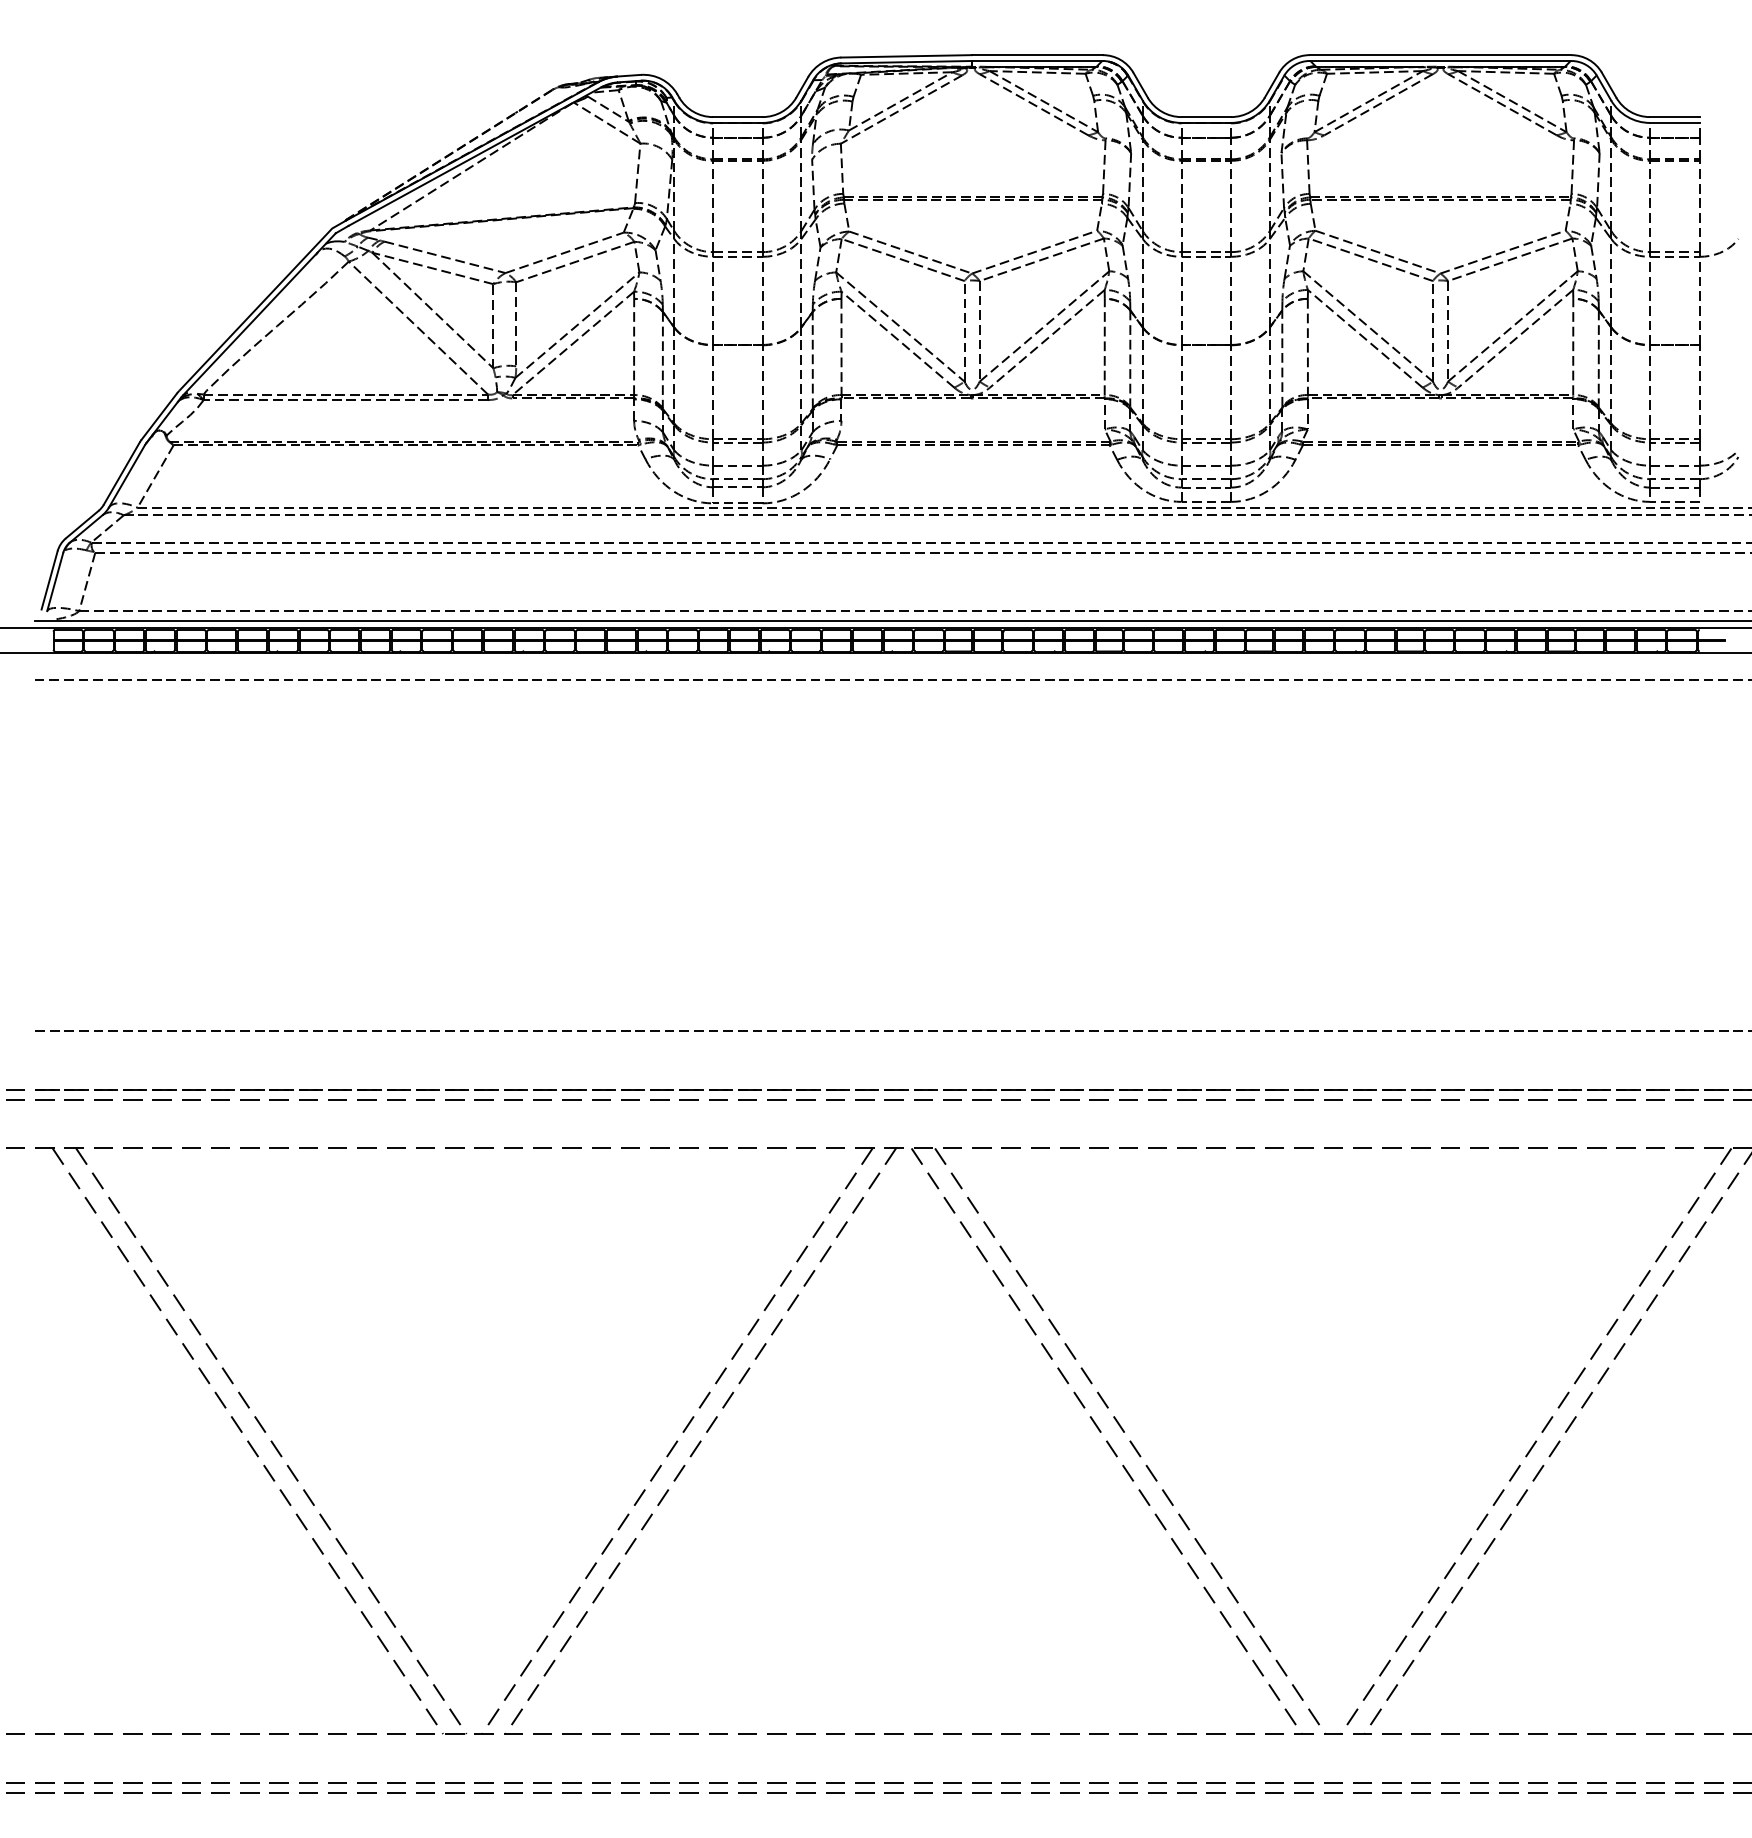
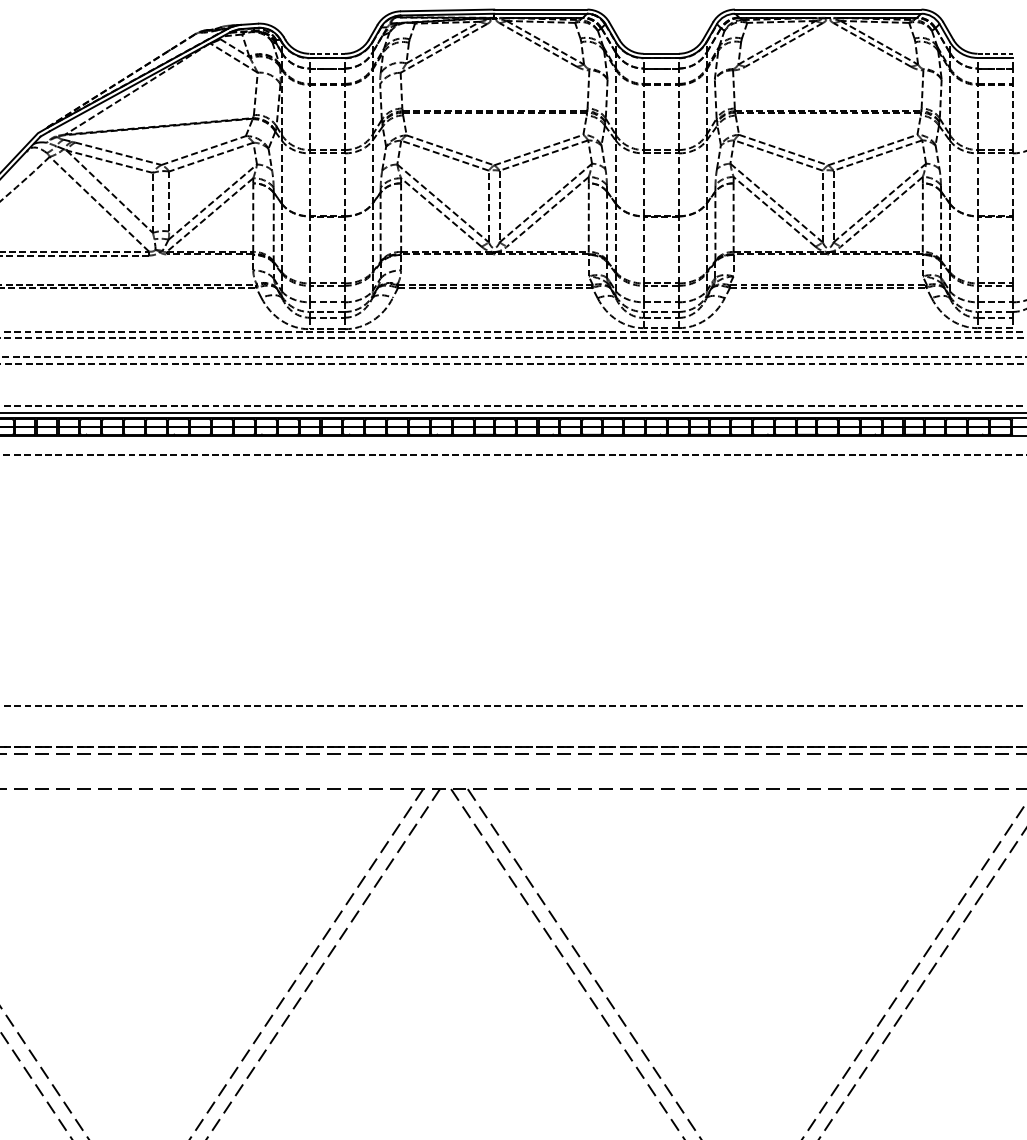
line: (737, 117) -> (326, 54), solid -> dashed
line: (1674, 117) -> (995, 54), solid -> dashed

